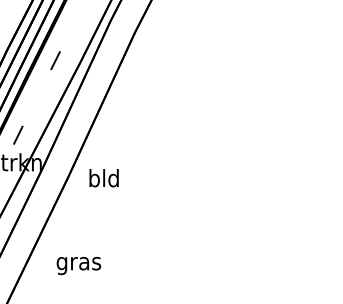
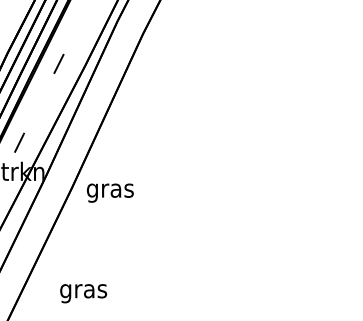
text: (104, 180) -> (110, 190), bld -> gras
text: (78, 266) -> (83, 294), moved

